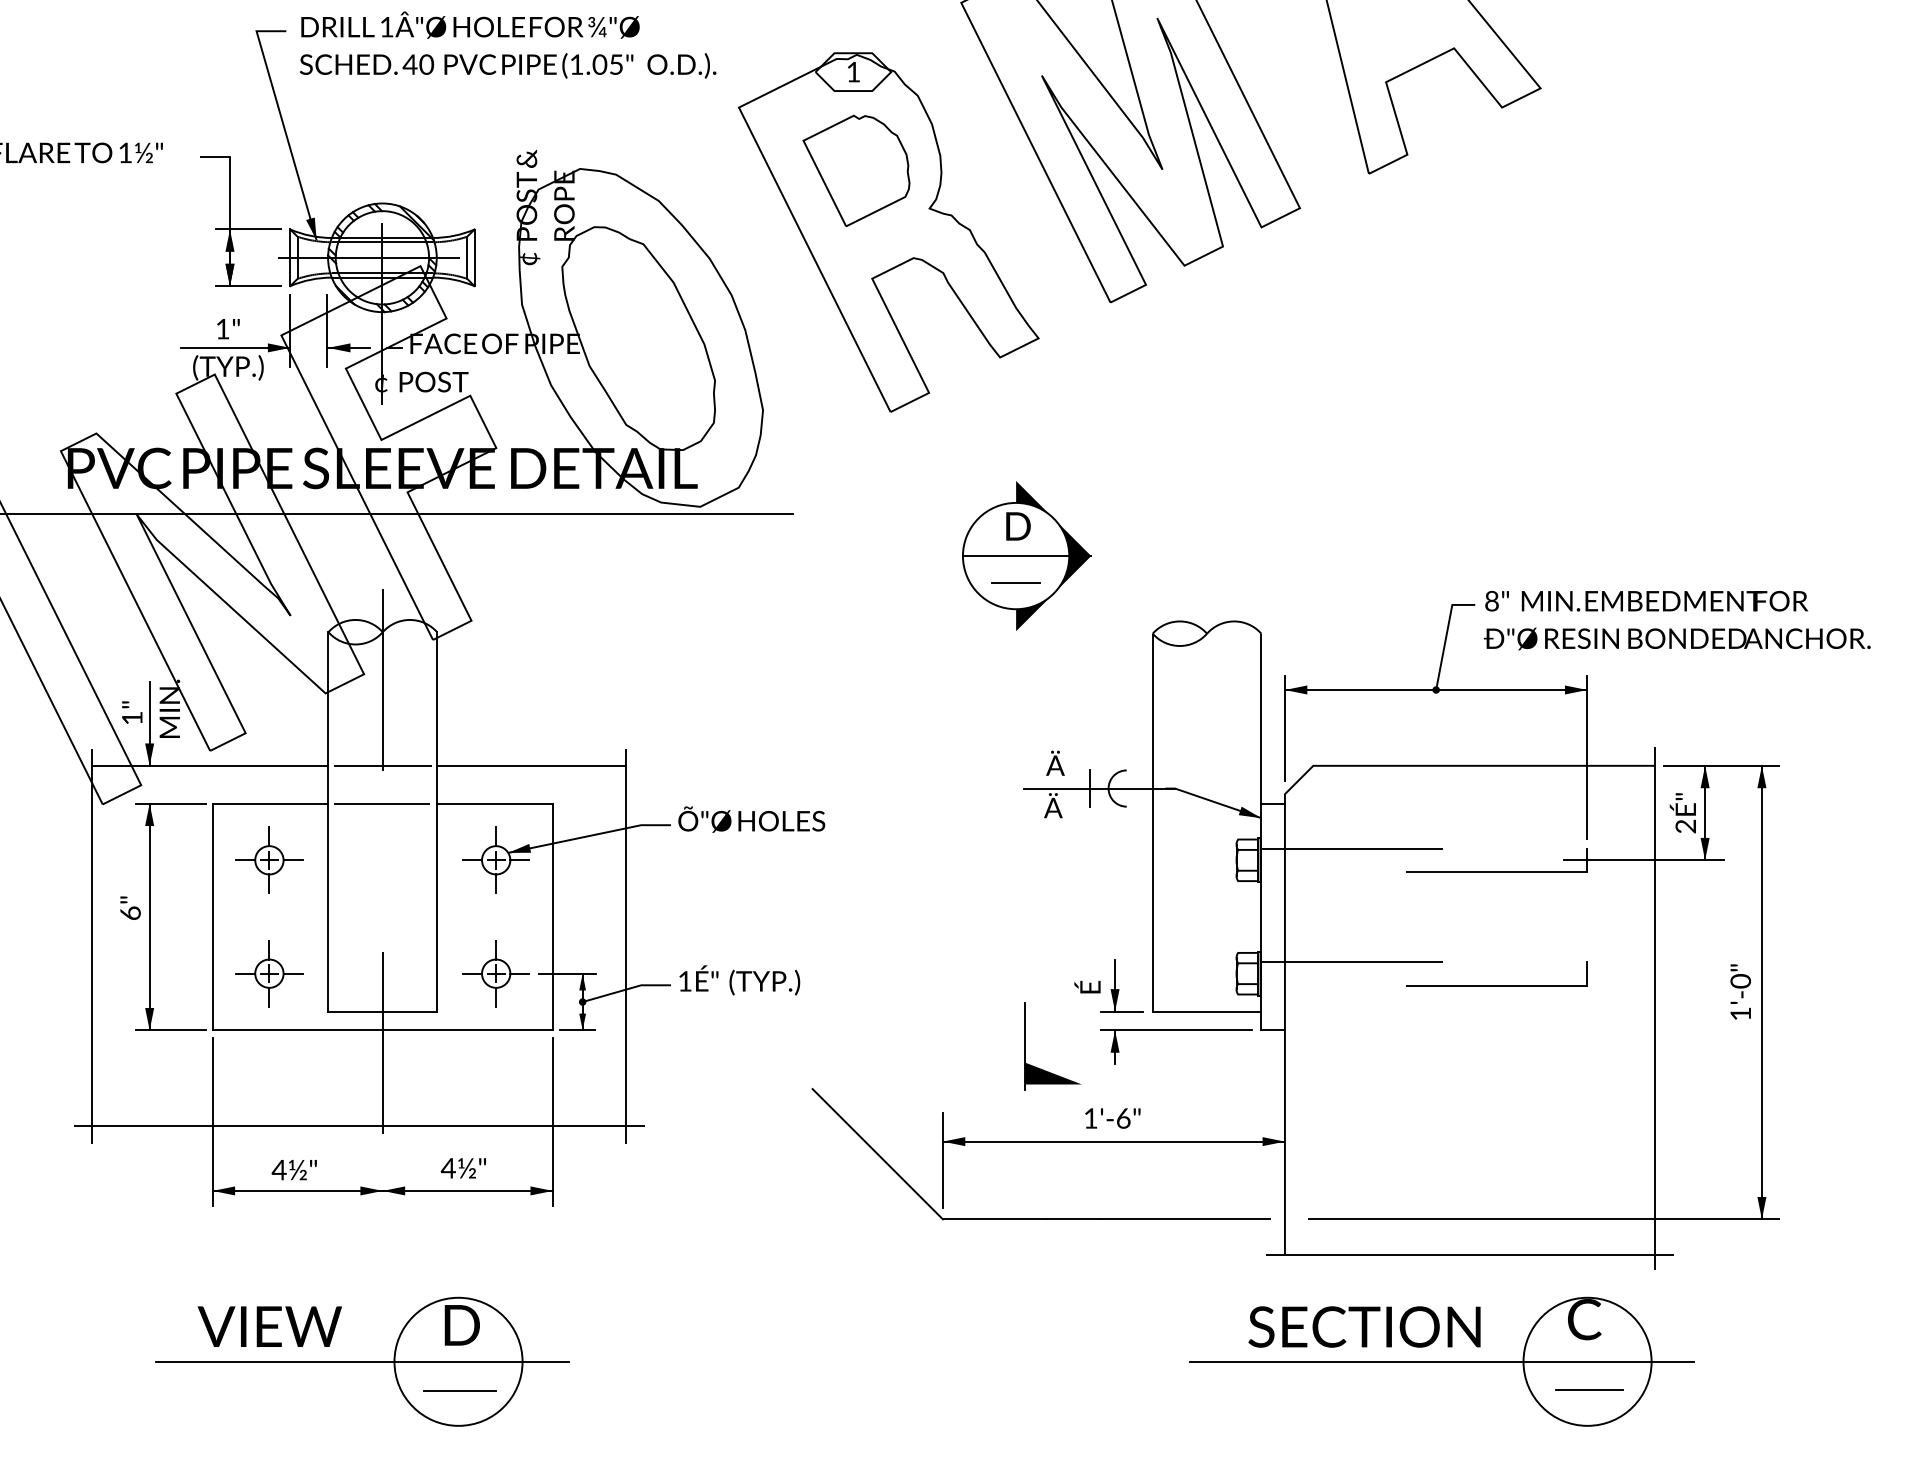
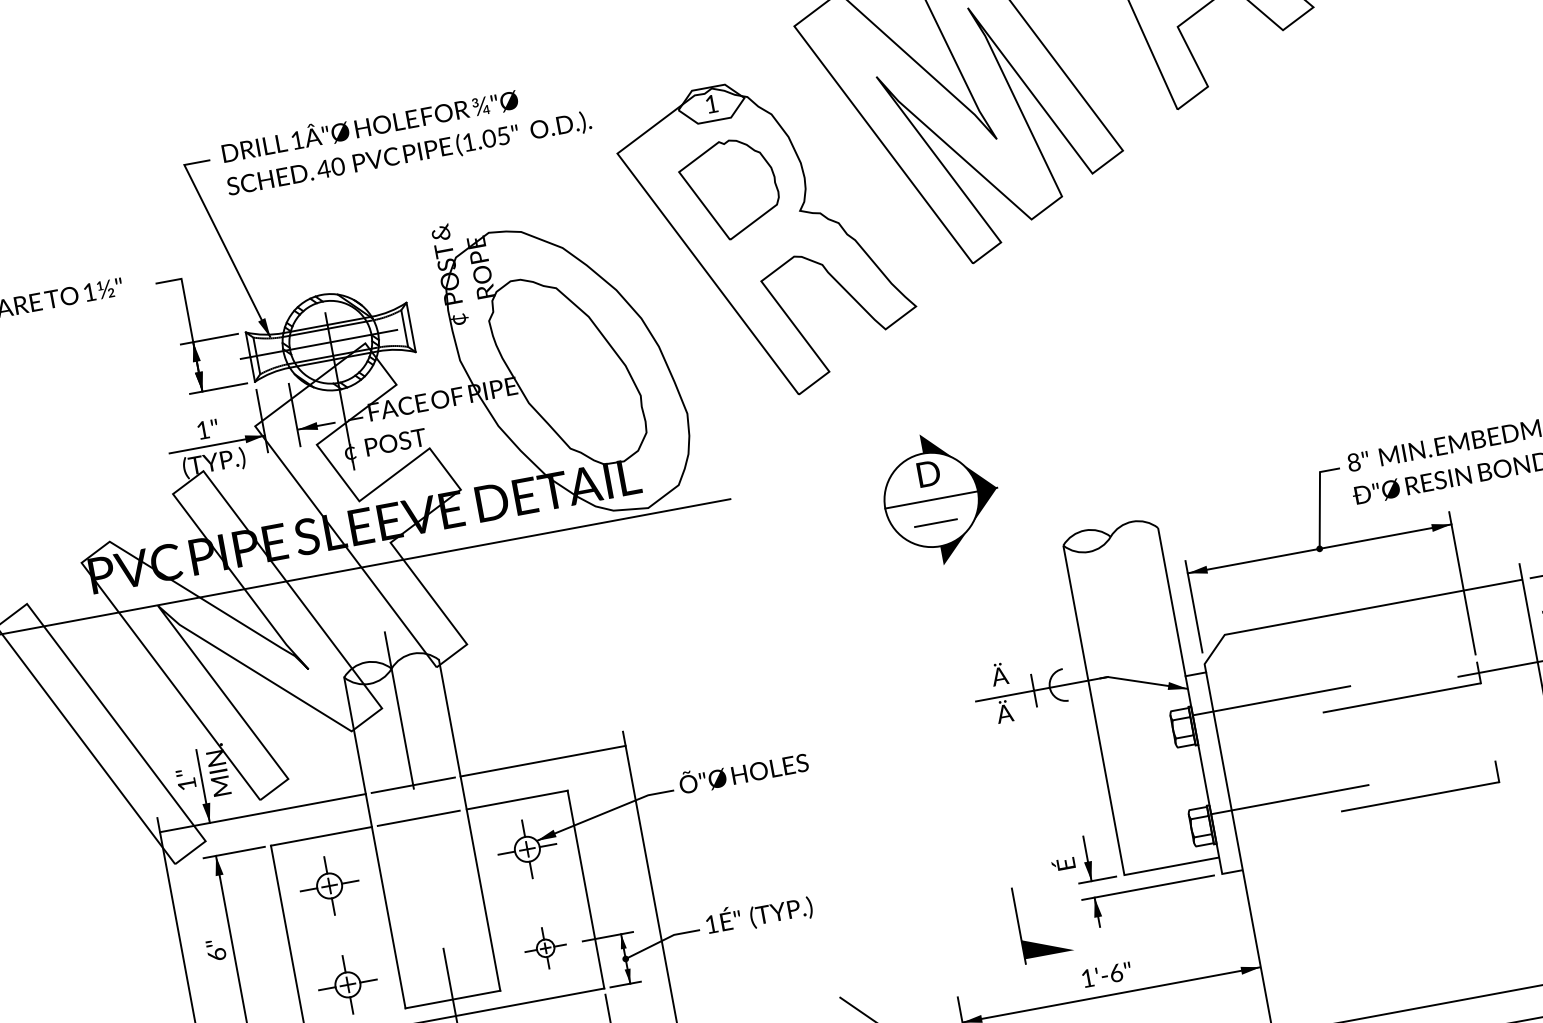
part: (495, 973) -> (545, 948), size x0.7

